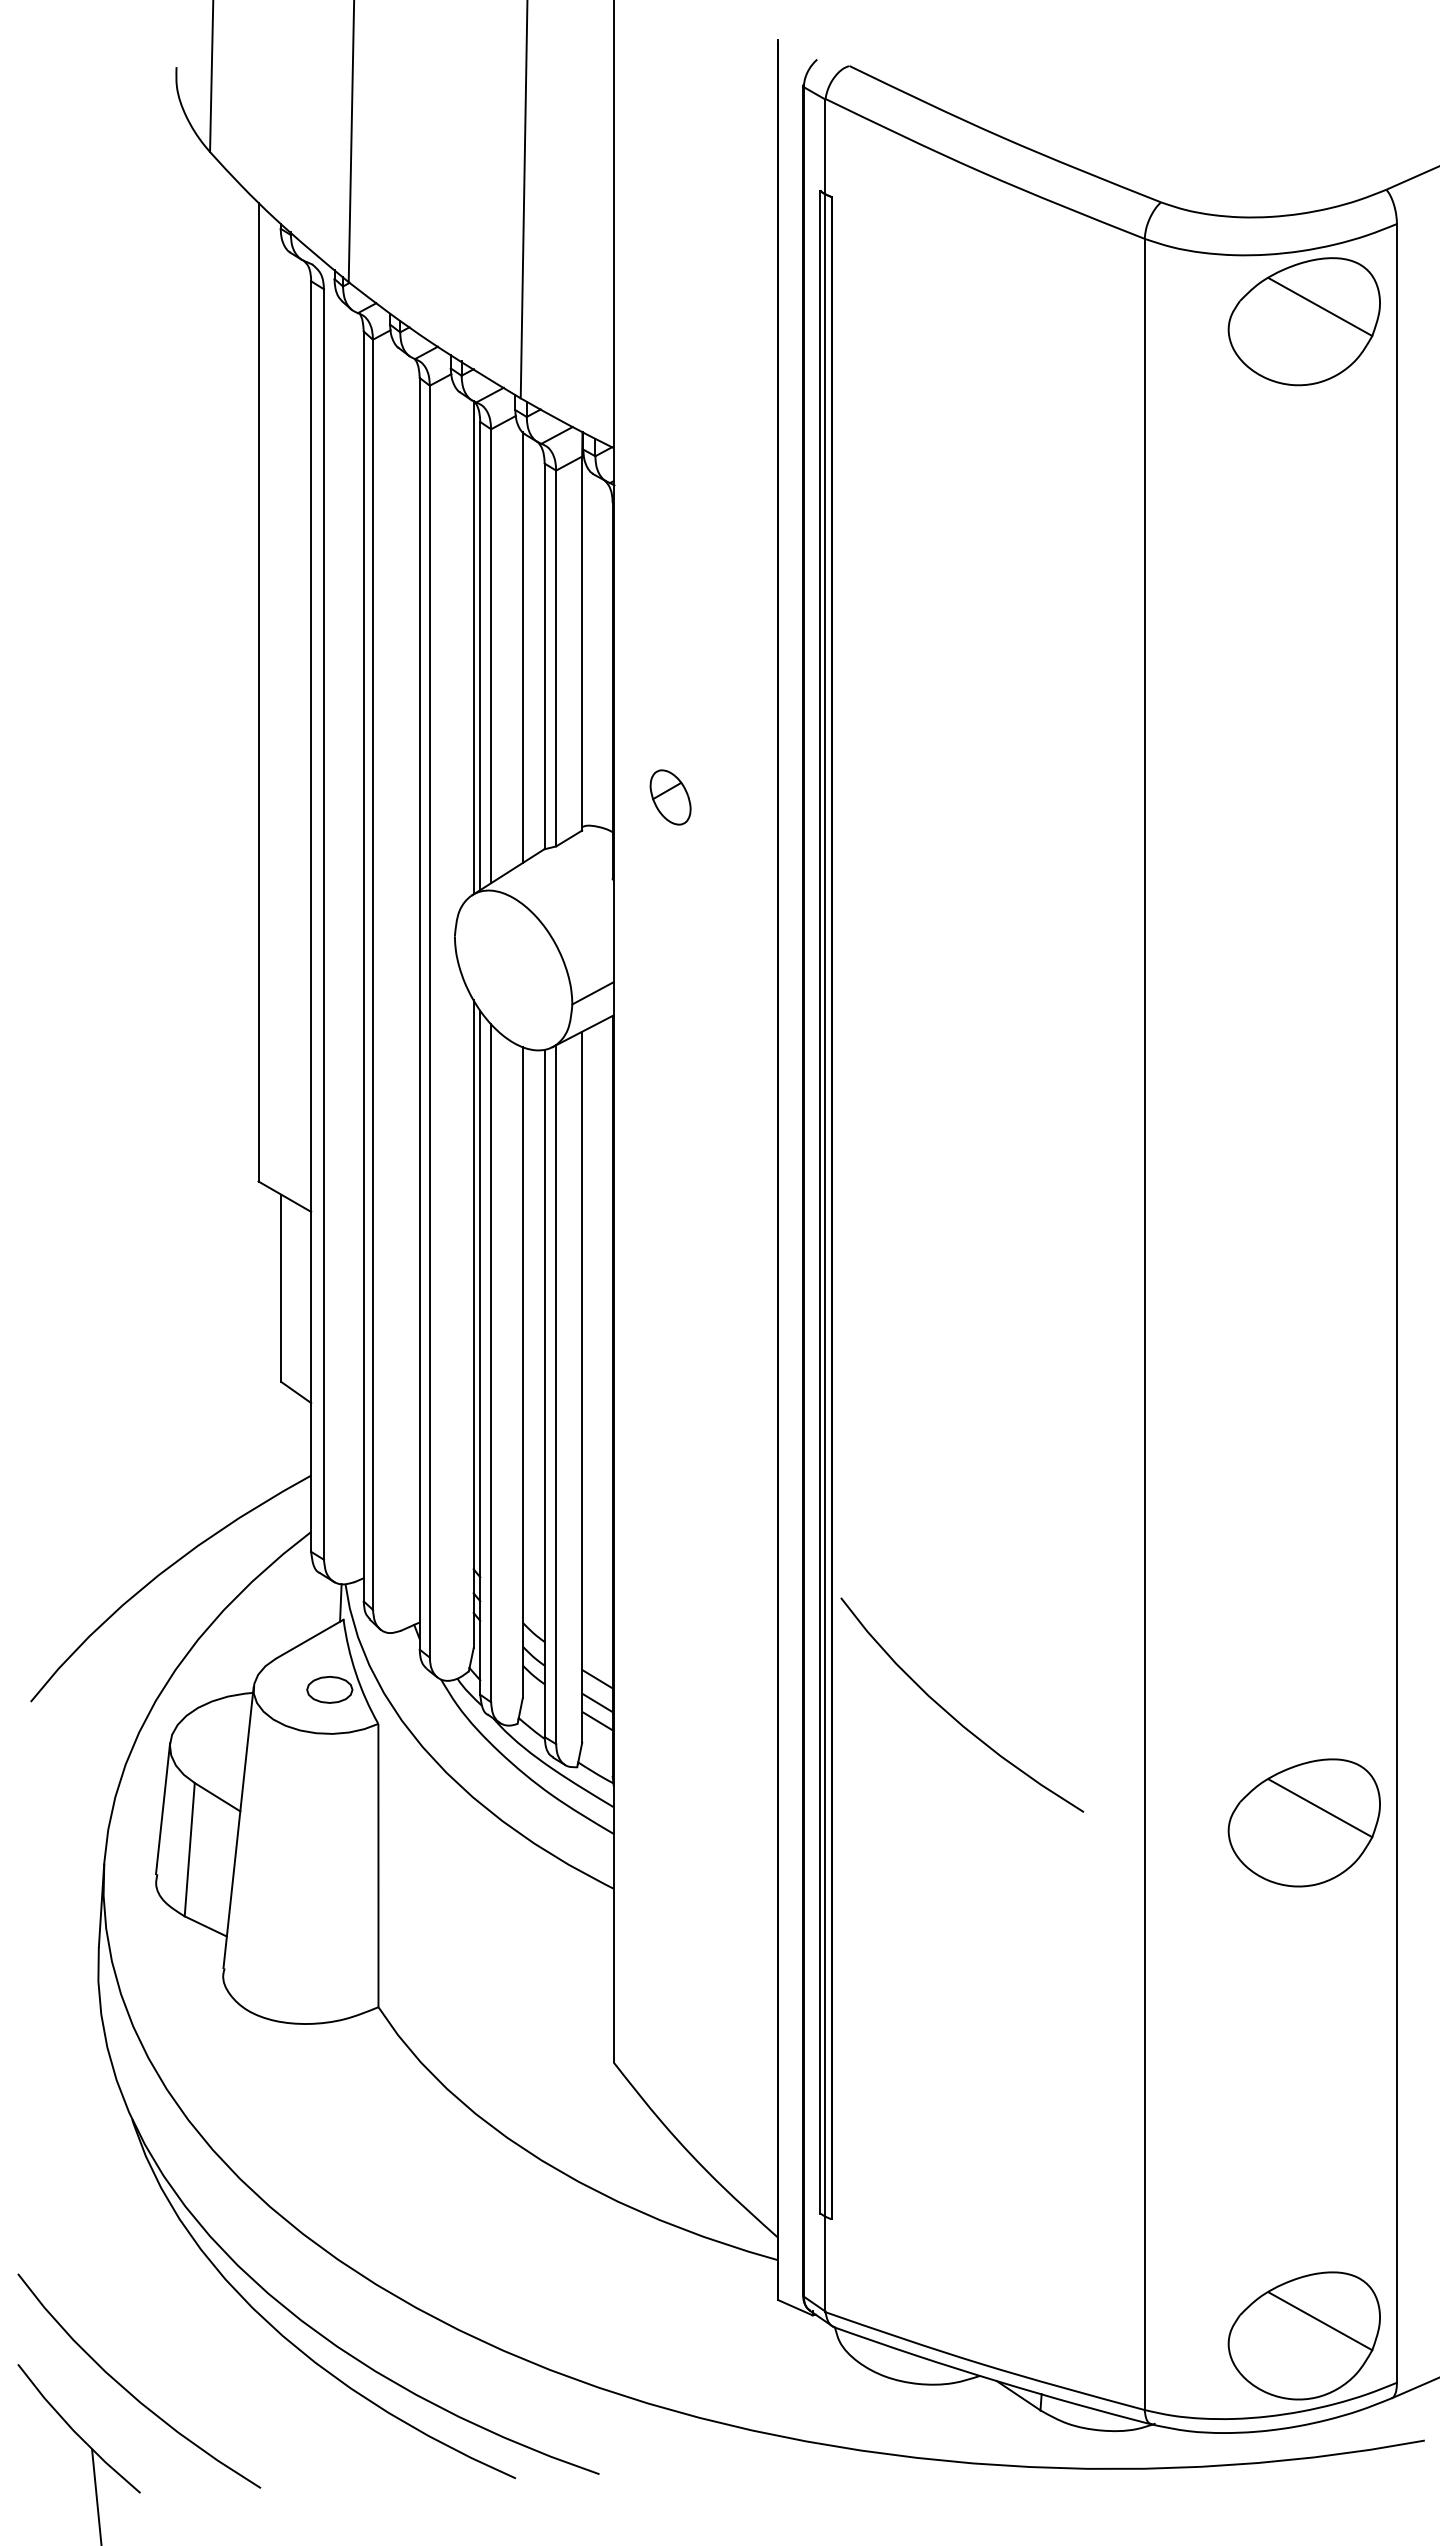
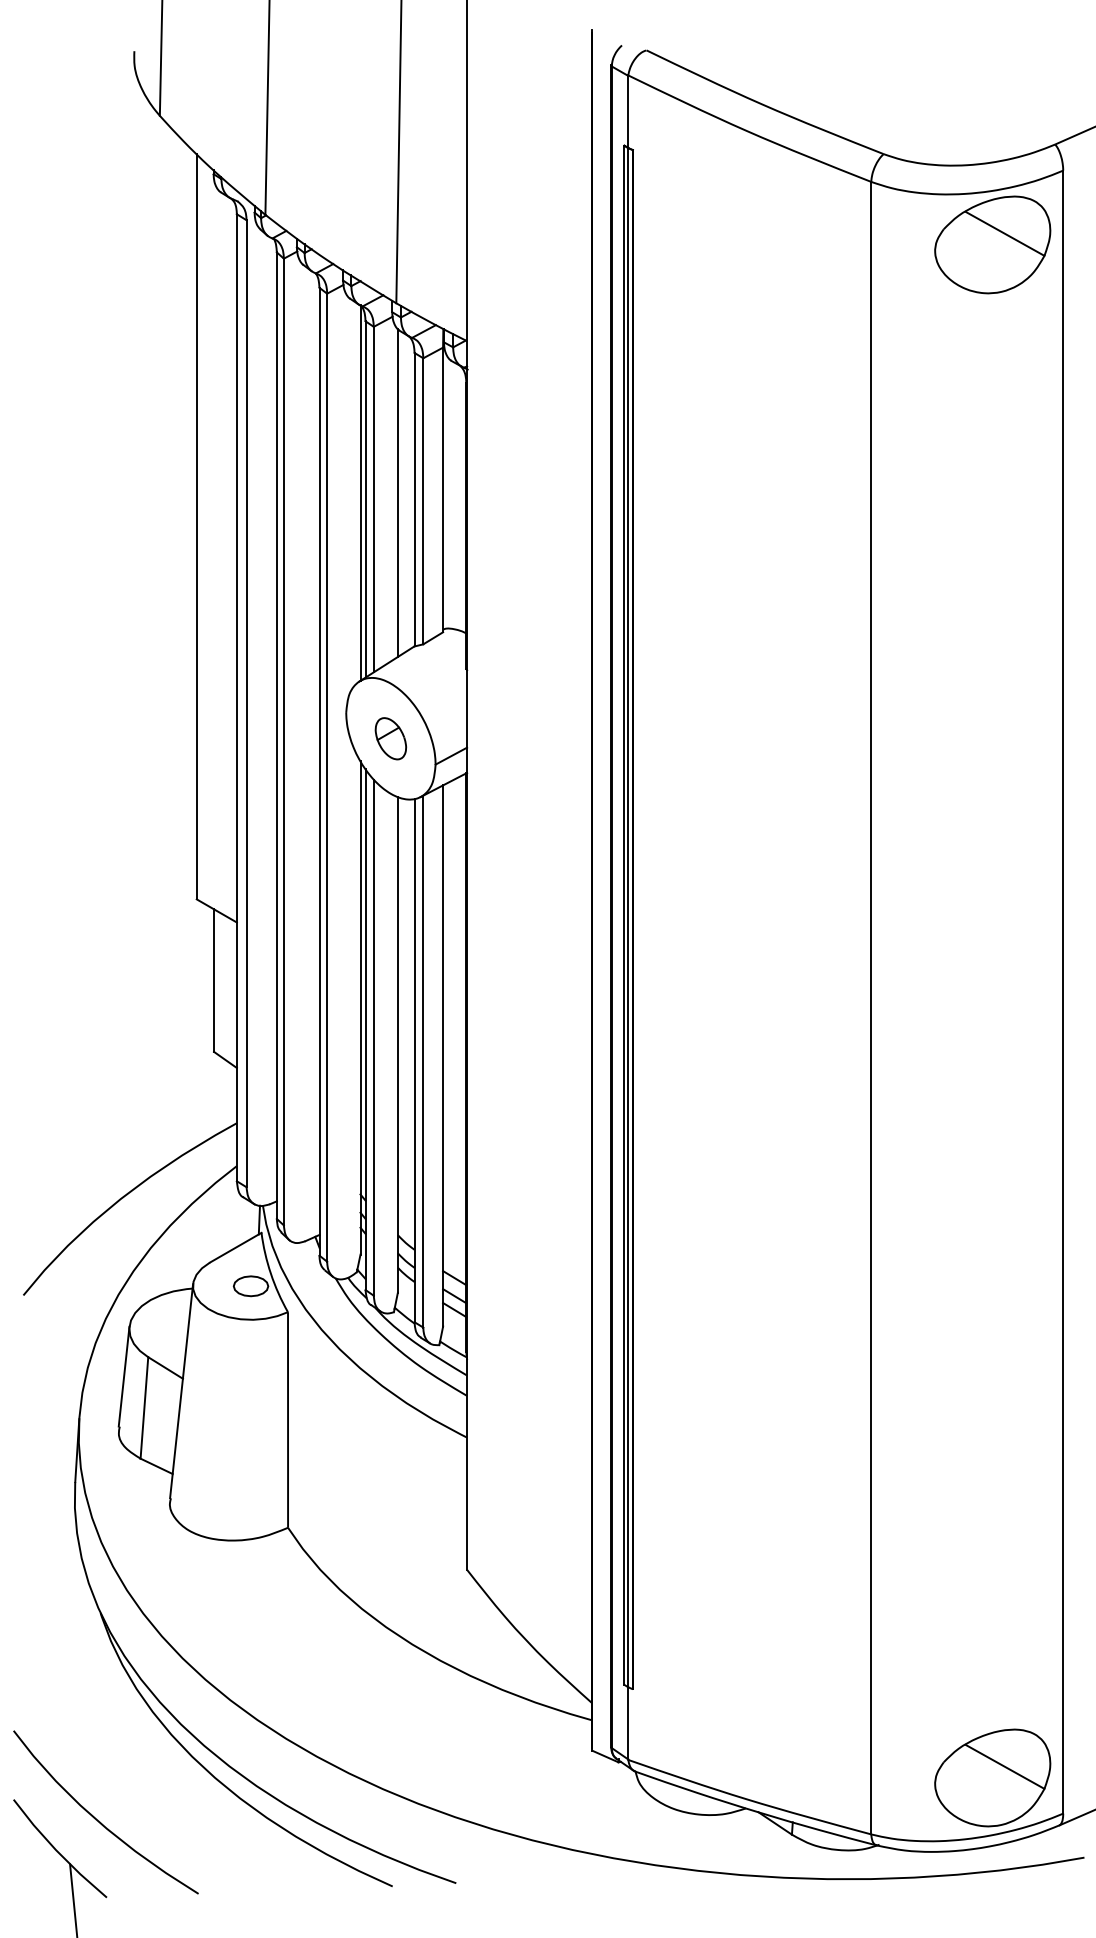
part: (670, 797) -> (390, 738), moved
curve: (951, 1714) -> (724, 1305), removed
part: (1303, 1822) -> (992, 1387), removed

